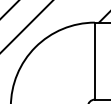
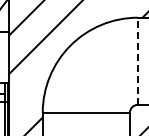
line: (94, 61) -> (137, 61), solid -> dashed

